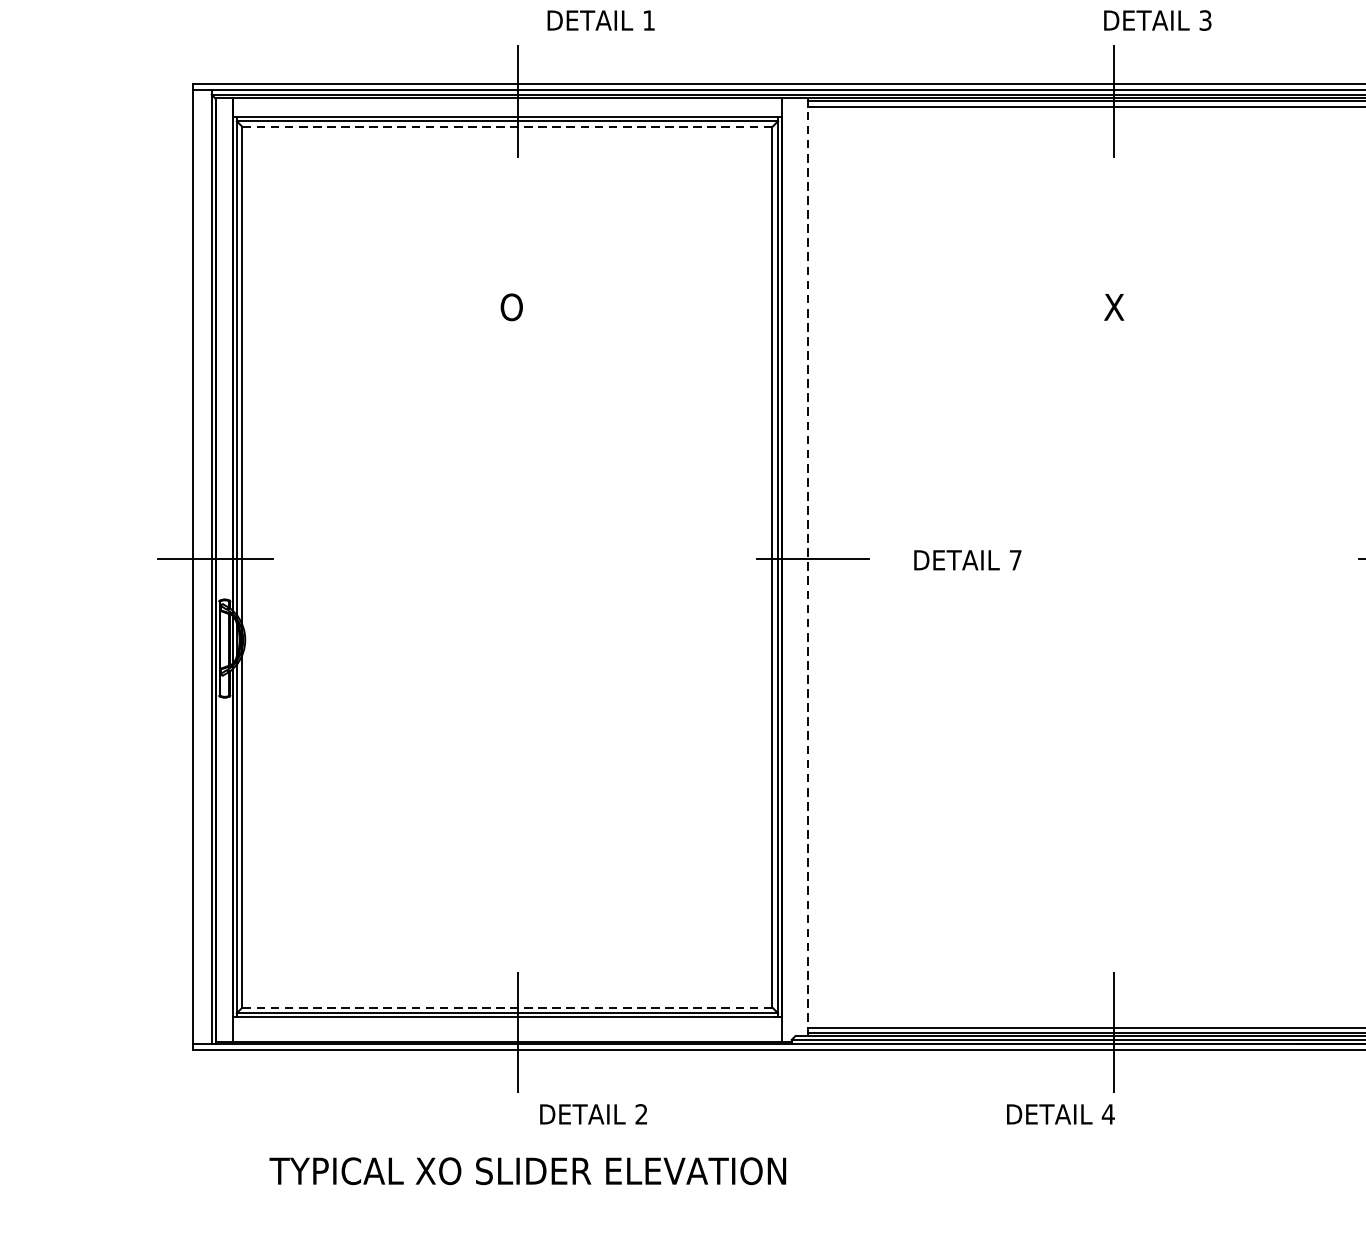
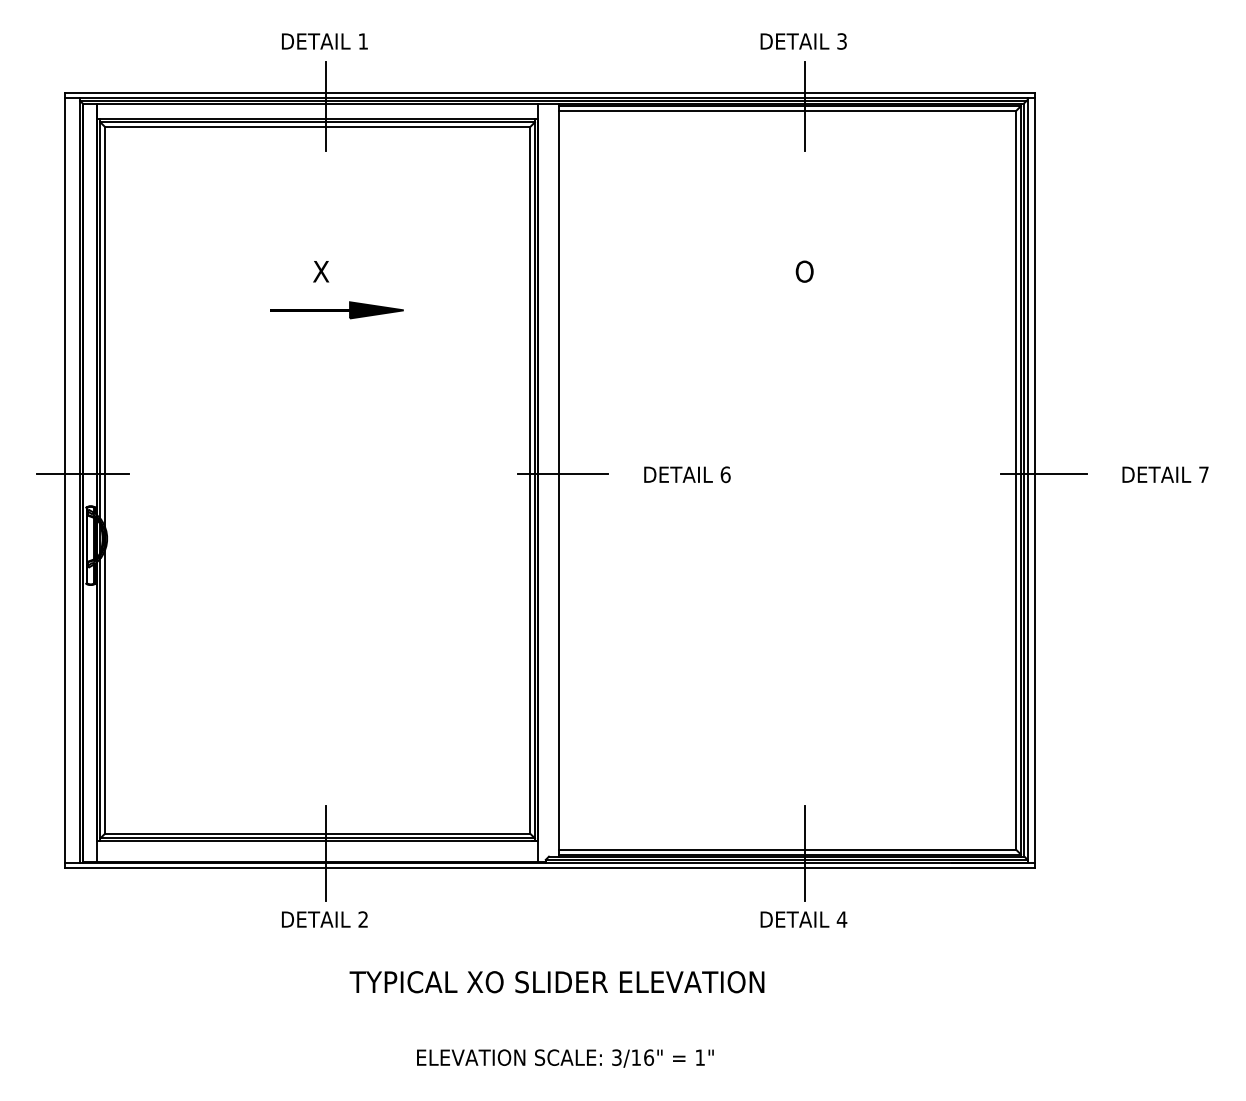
text: (600, 20) -> (324, 41), moved
text: (1157, 20) -> (803, 41), moved
line: (507, 126) -> (317, 126), dashed -> solid
text: (512, 307) -> (321, 271), O -> X
text: (1113, 307) -> (804, 271), X -> O
part: (530, 355) -> (336, 310), added
text: (1015, 559) -> (725, 474), 7 -> 6
line: (807, 566) -> (558, 479), dashed -> solid
line: (507, 1007) -> (317, 833), dashed -> solid
text: (593, 1114) -> (324, 919), moved
text: (1060, 1114) -> (803, 919), moved
text: (527, 1171) -> (556, 982), moved

